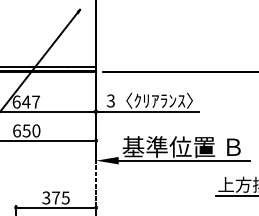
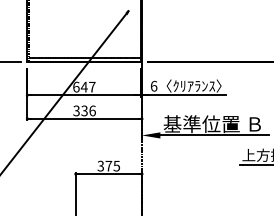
text: (110, 100) -> (153, 85), 3 -> 6
text: (26, 130) -> (84, 110), 650 -> 336

